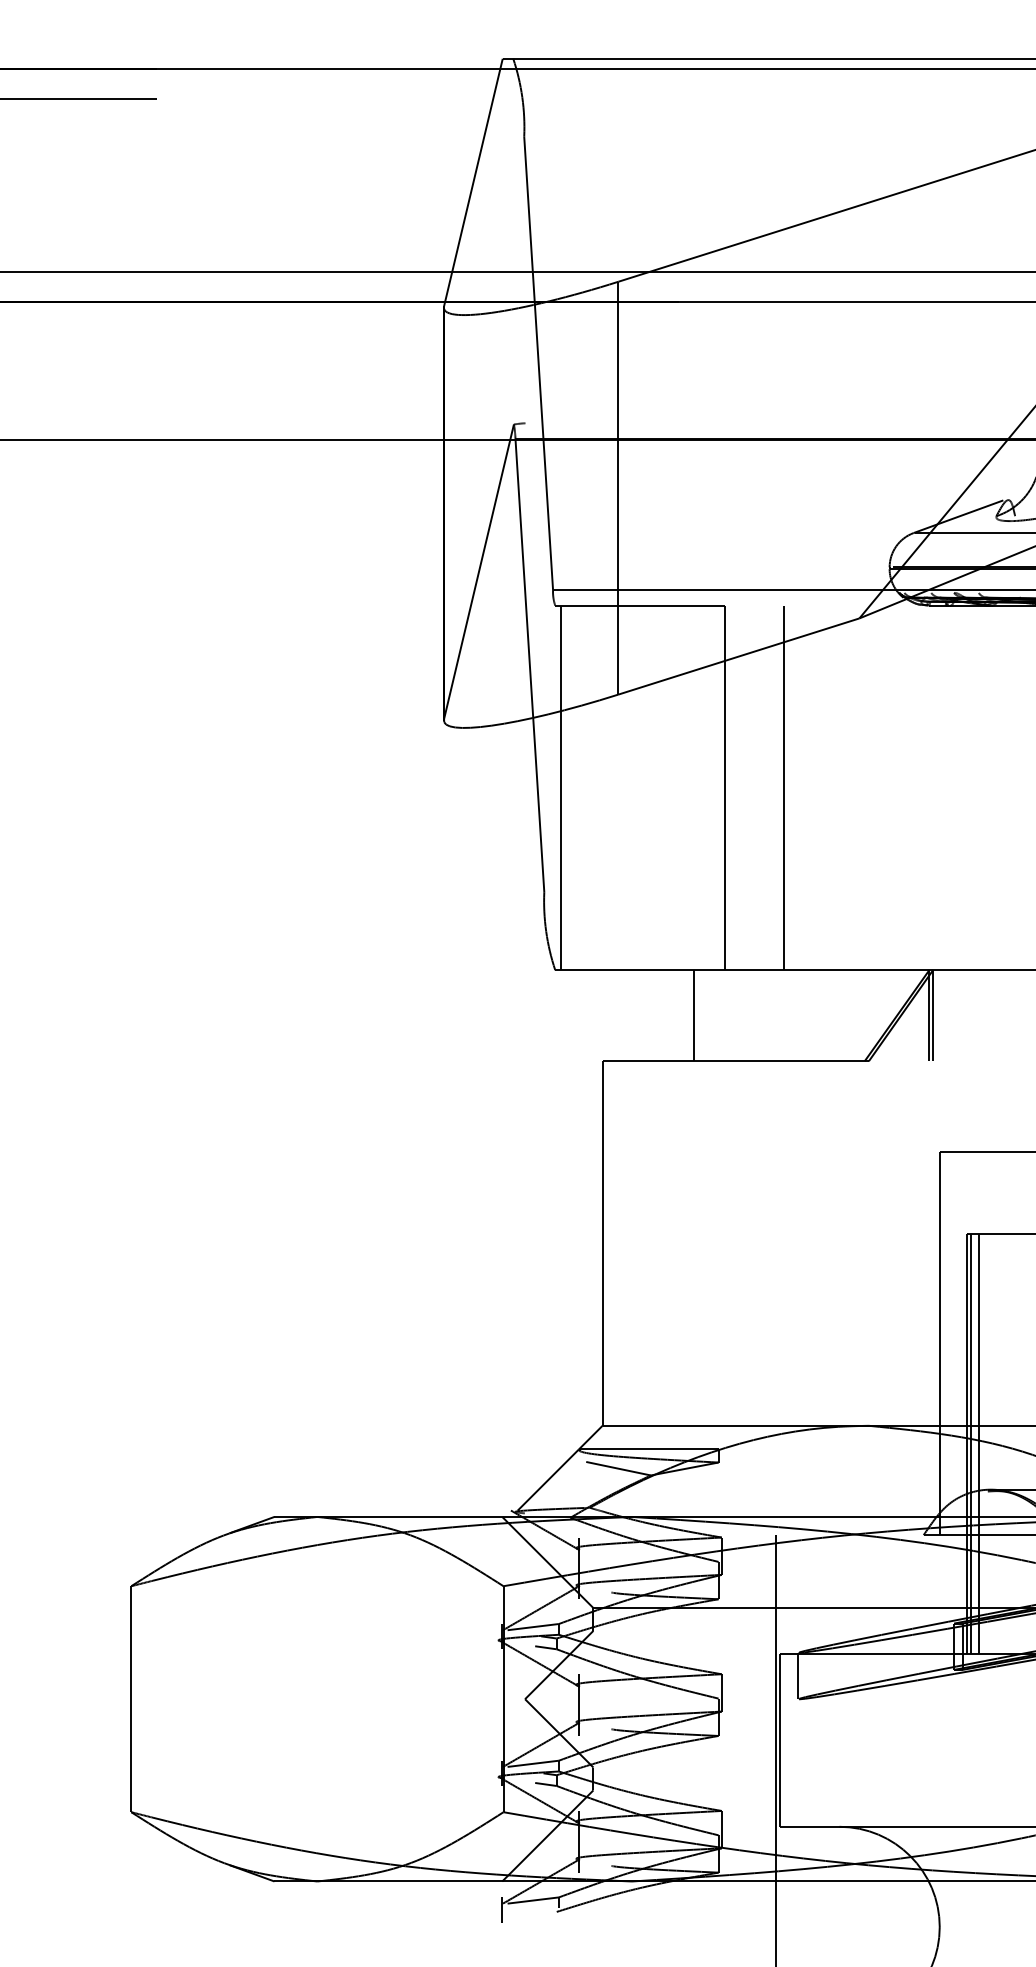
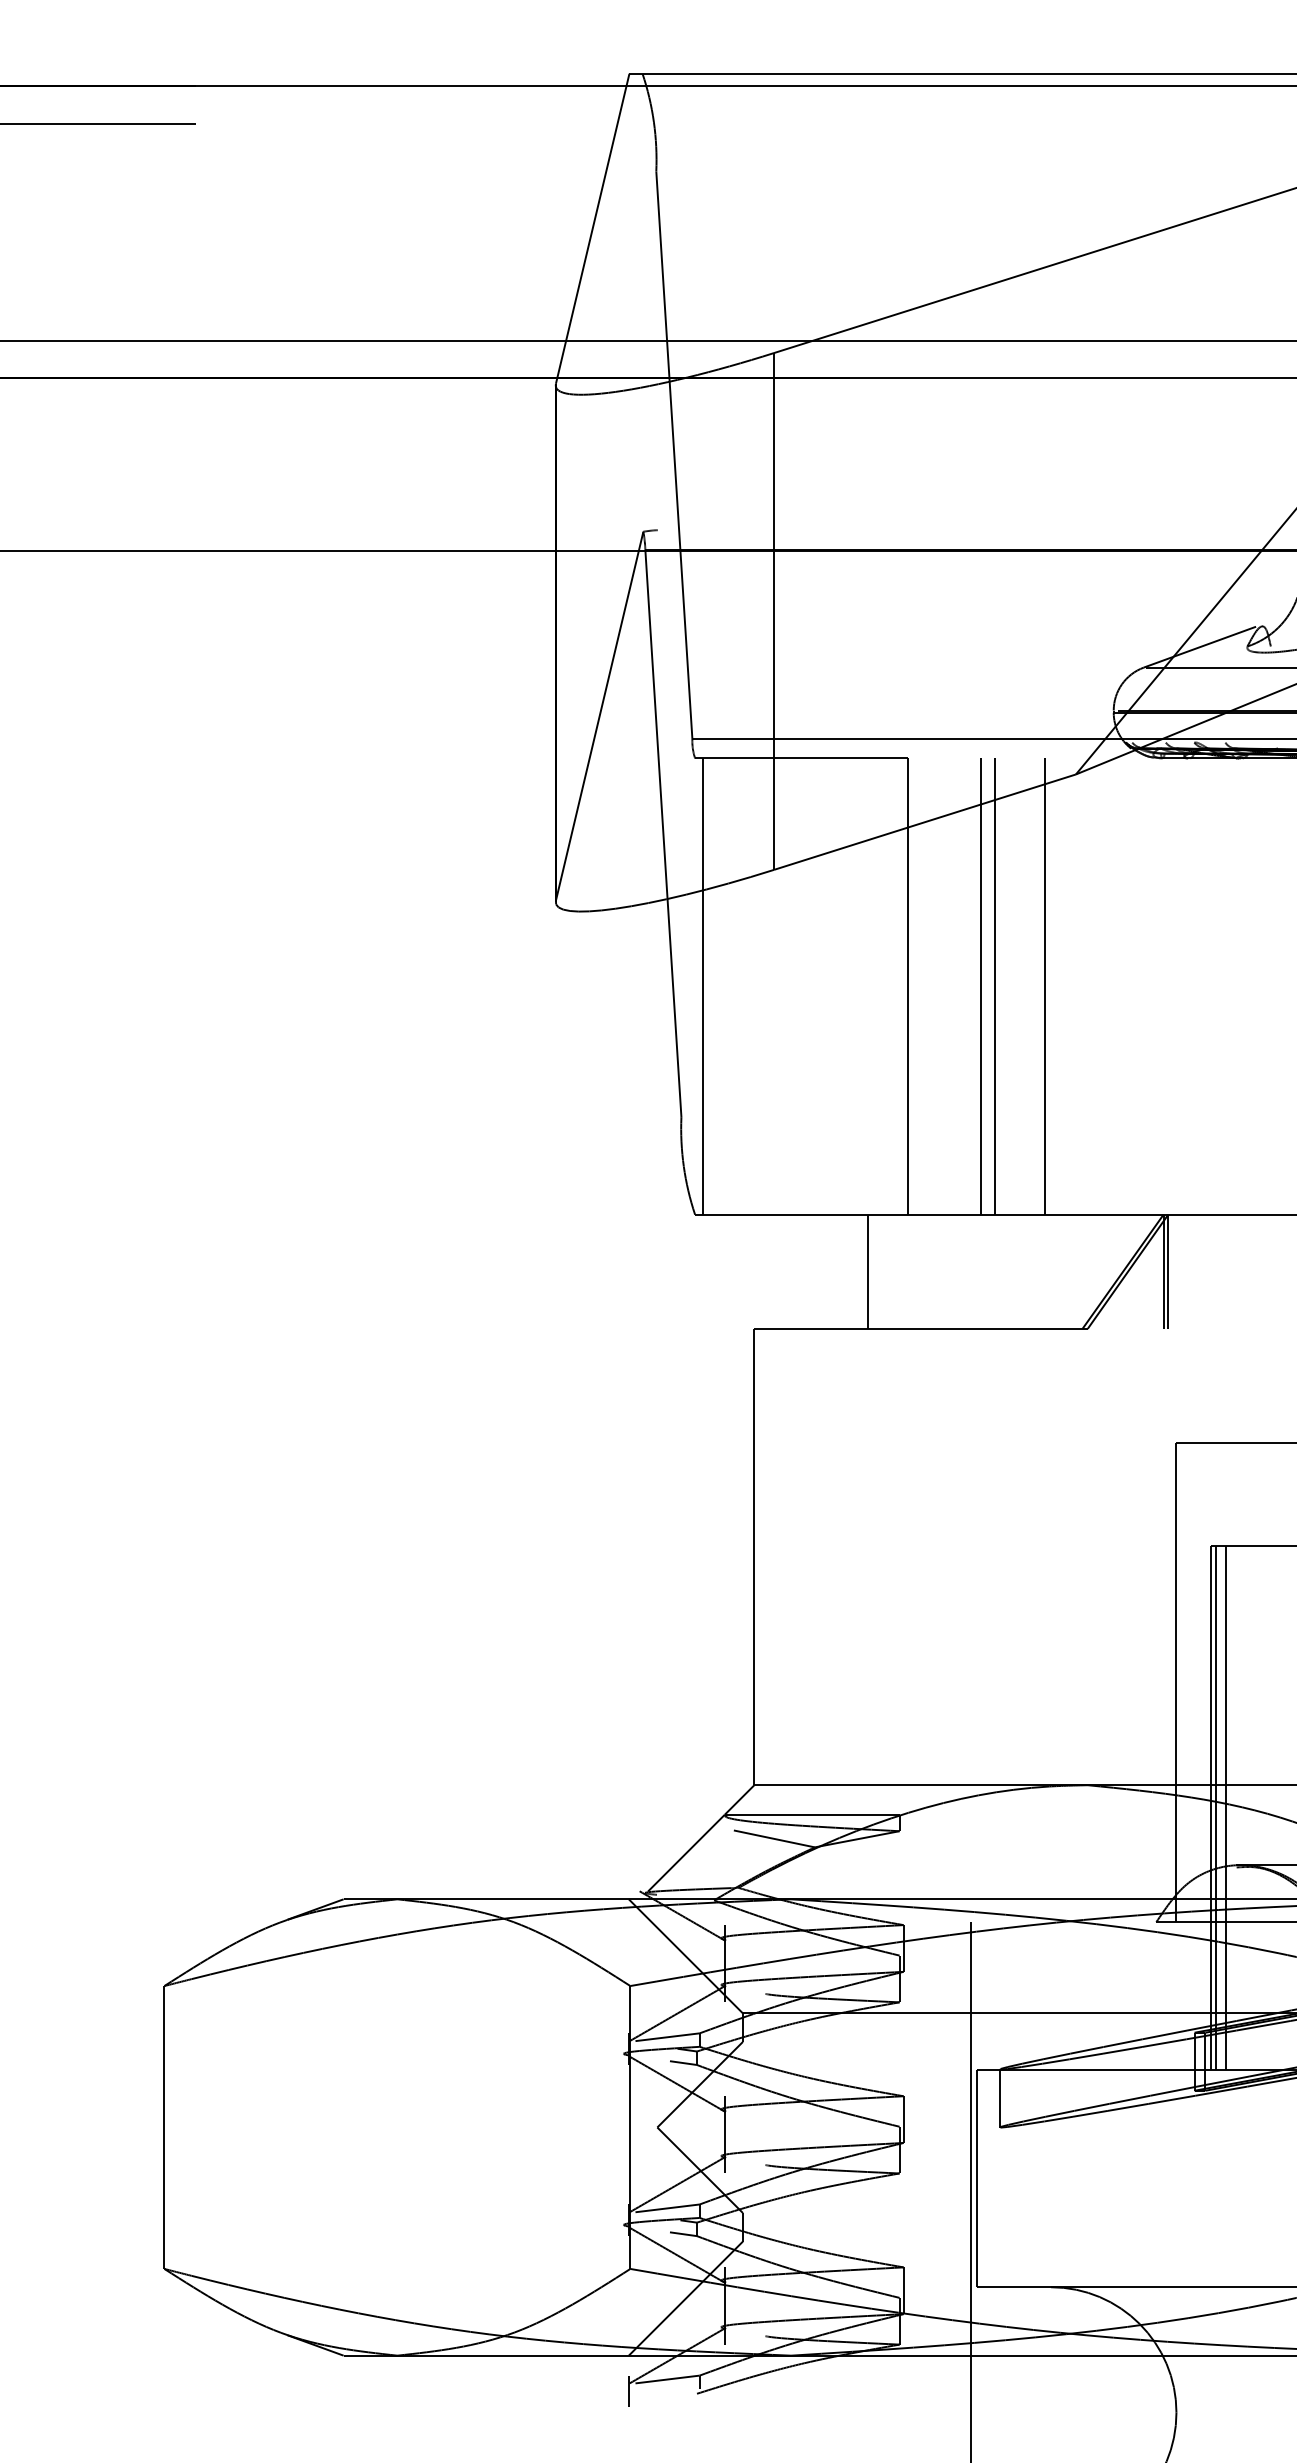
line: (794, 787) -> (994, 986), added
line: (835, 787) -> (1045, 986), added

